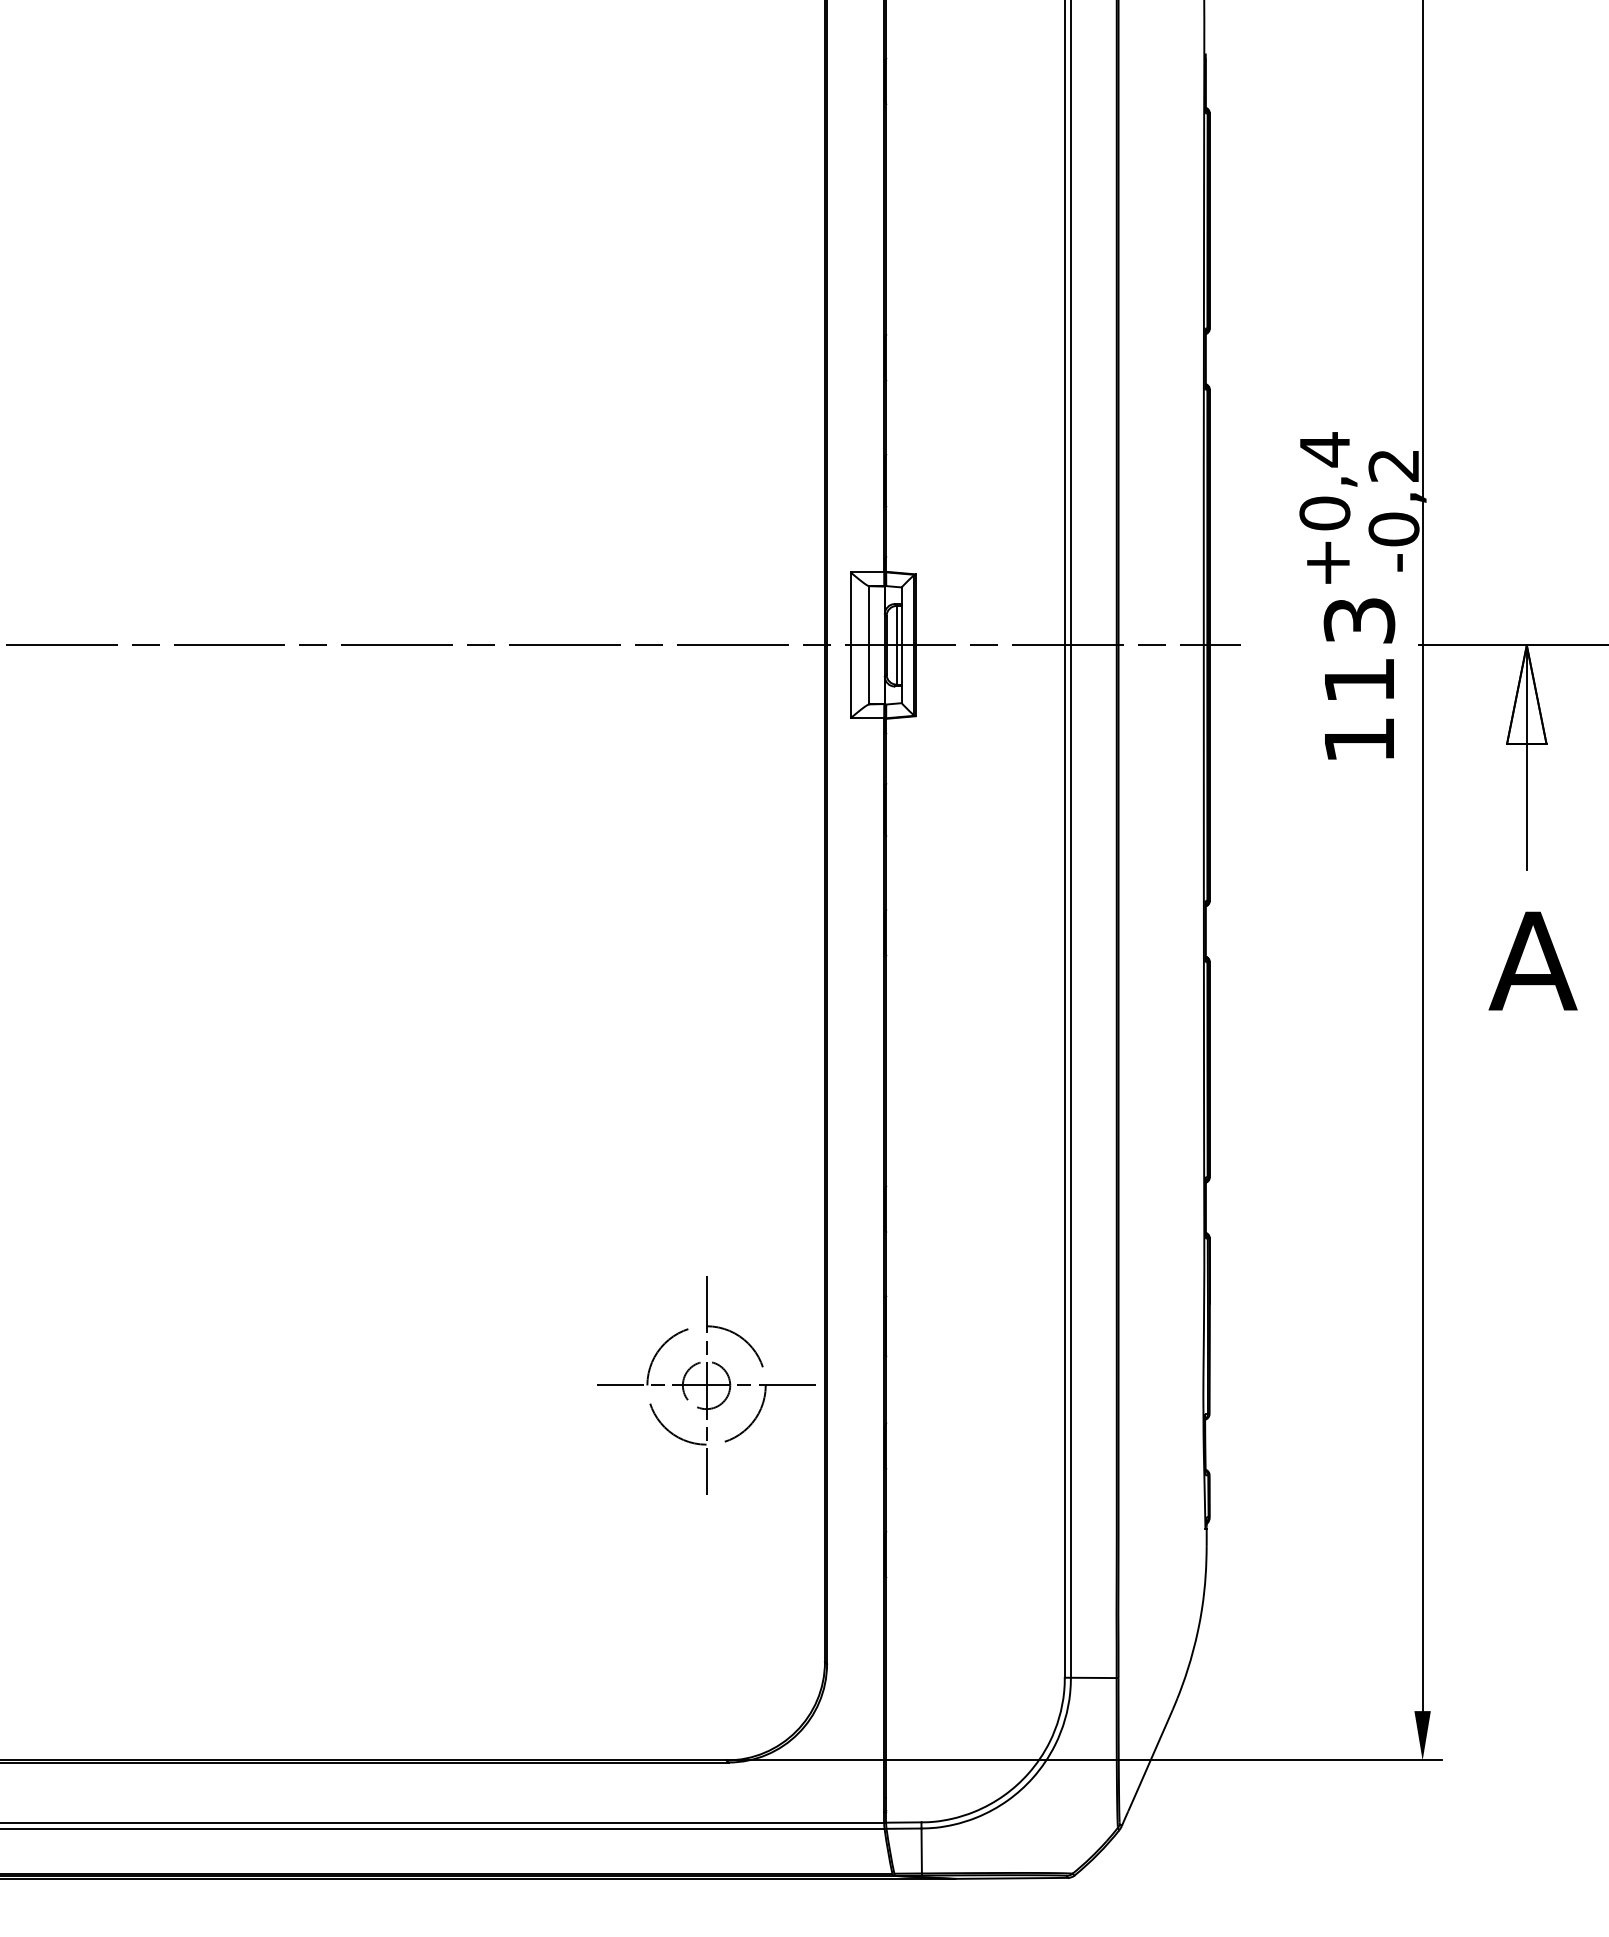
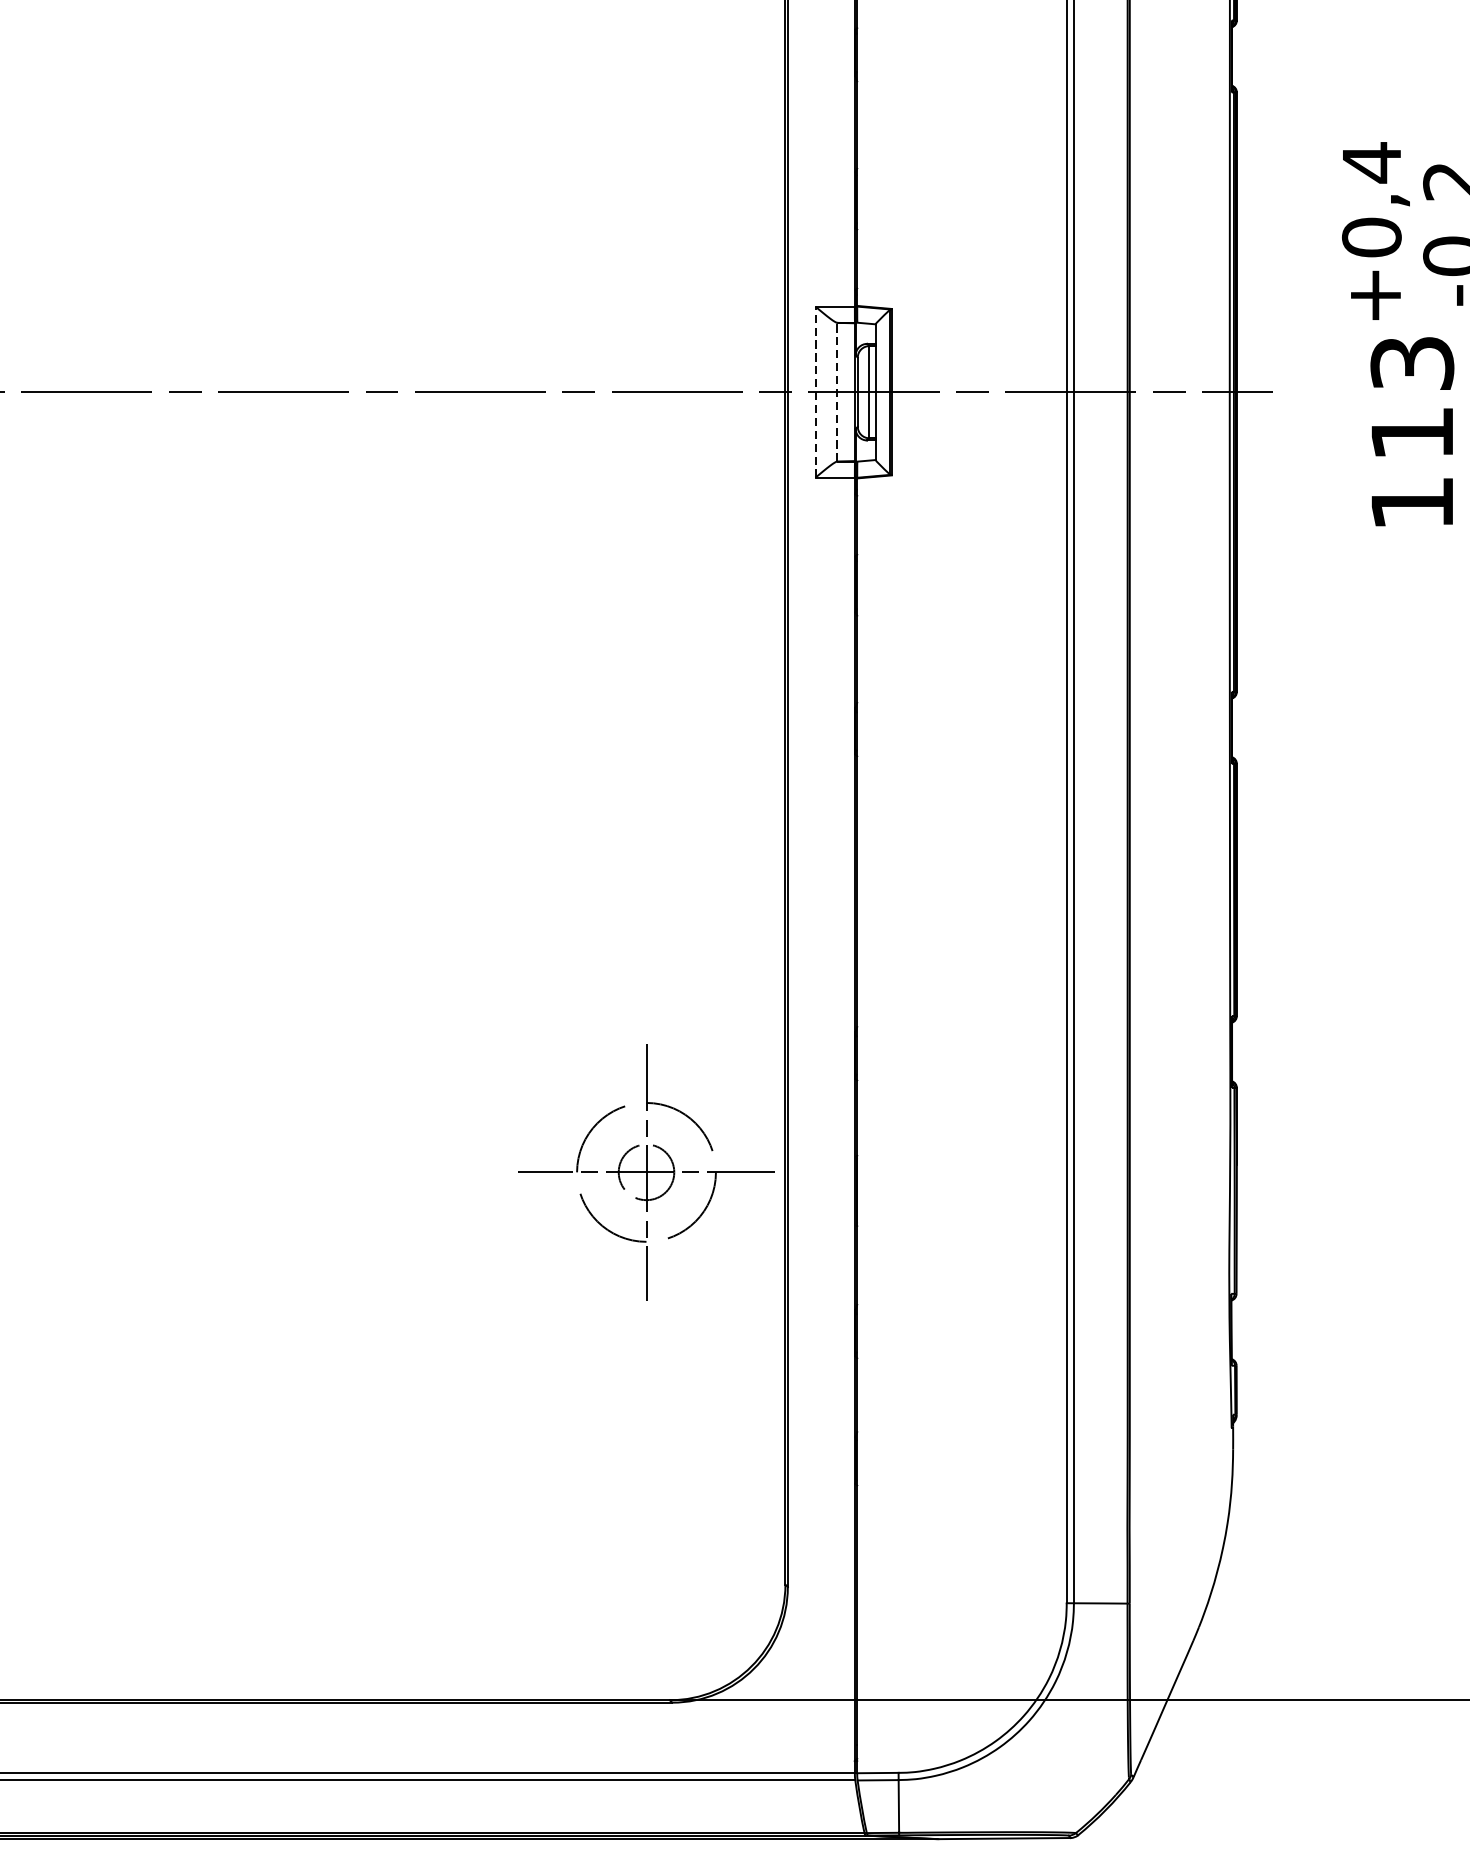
line: (869, 644) -> (837, 391), solid -> dashed
line: (850, 645) -> (815, 392), solid -> dashed
part: (706, 1385) -> (646, 1172), moved

